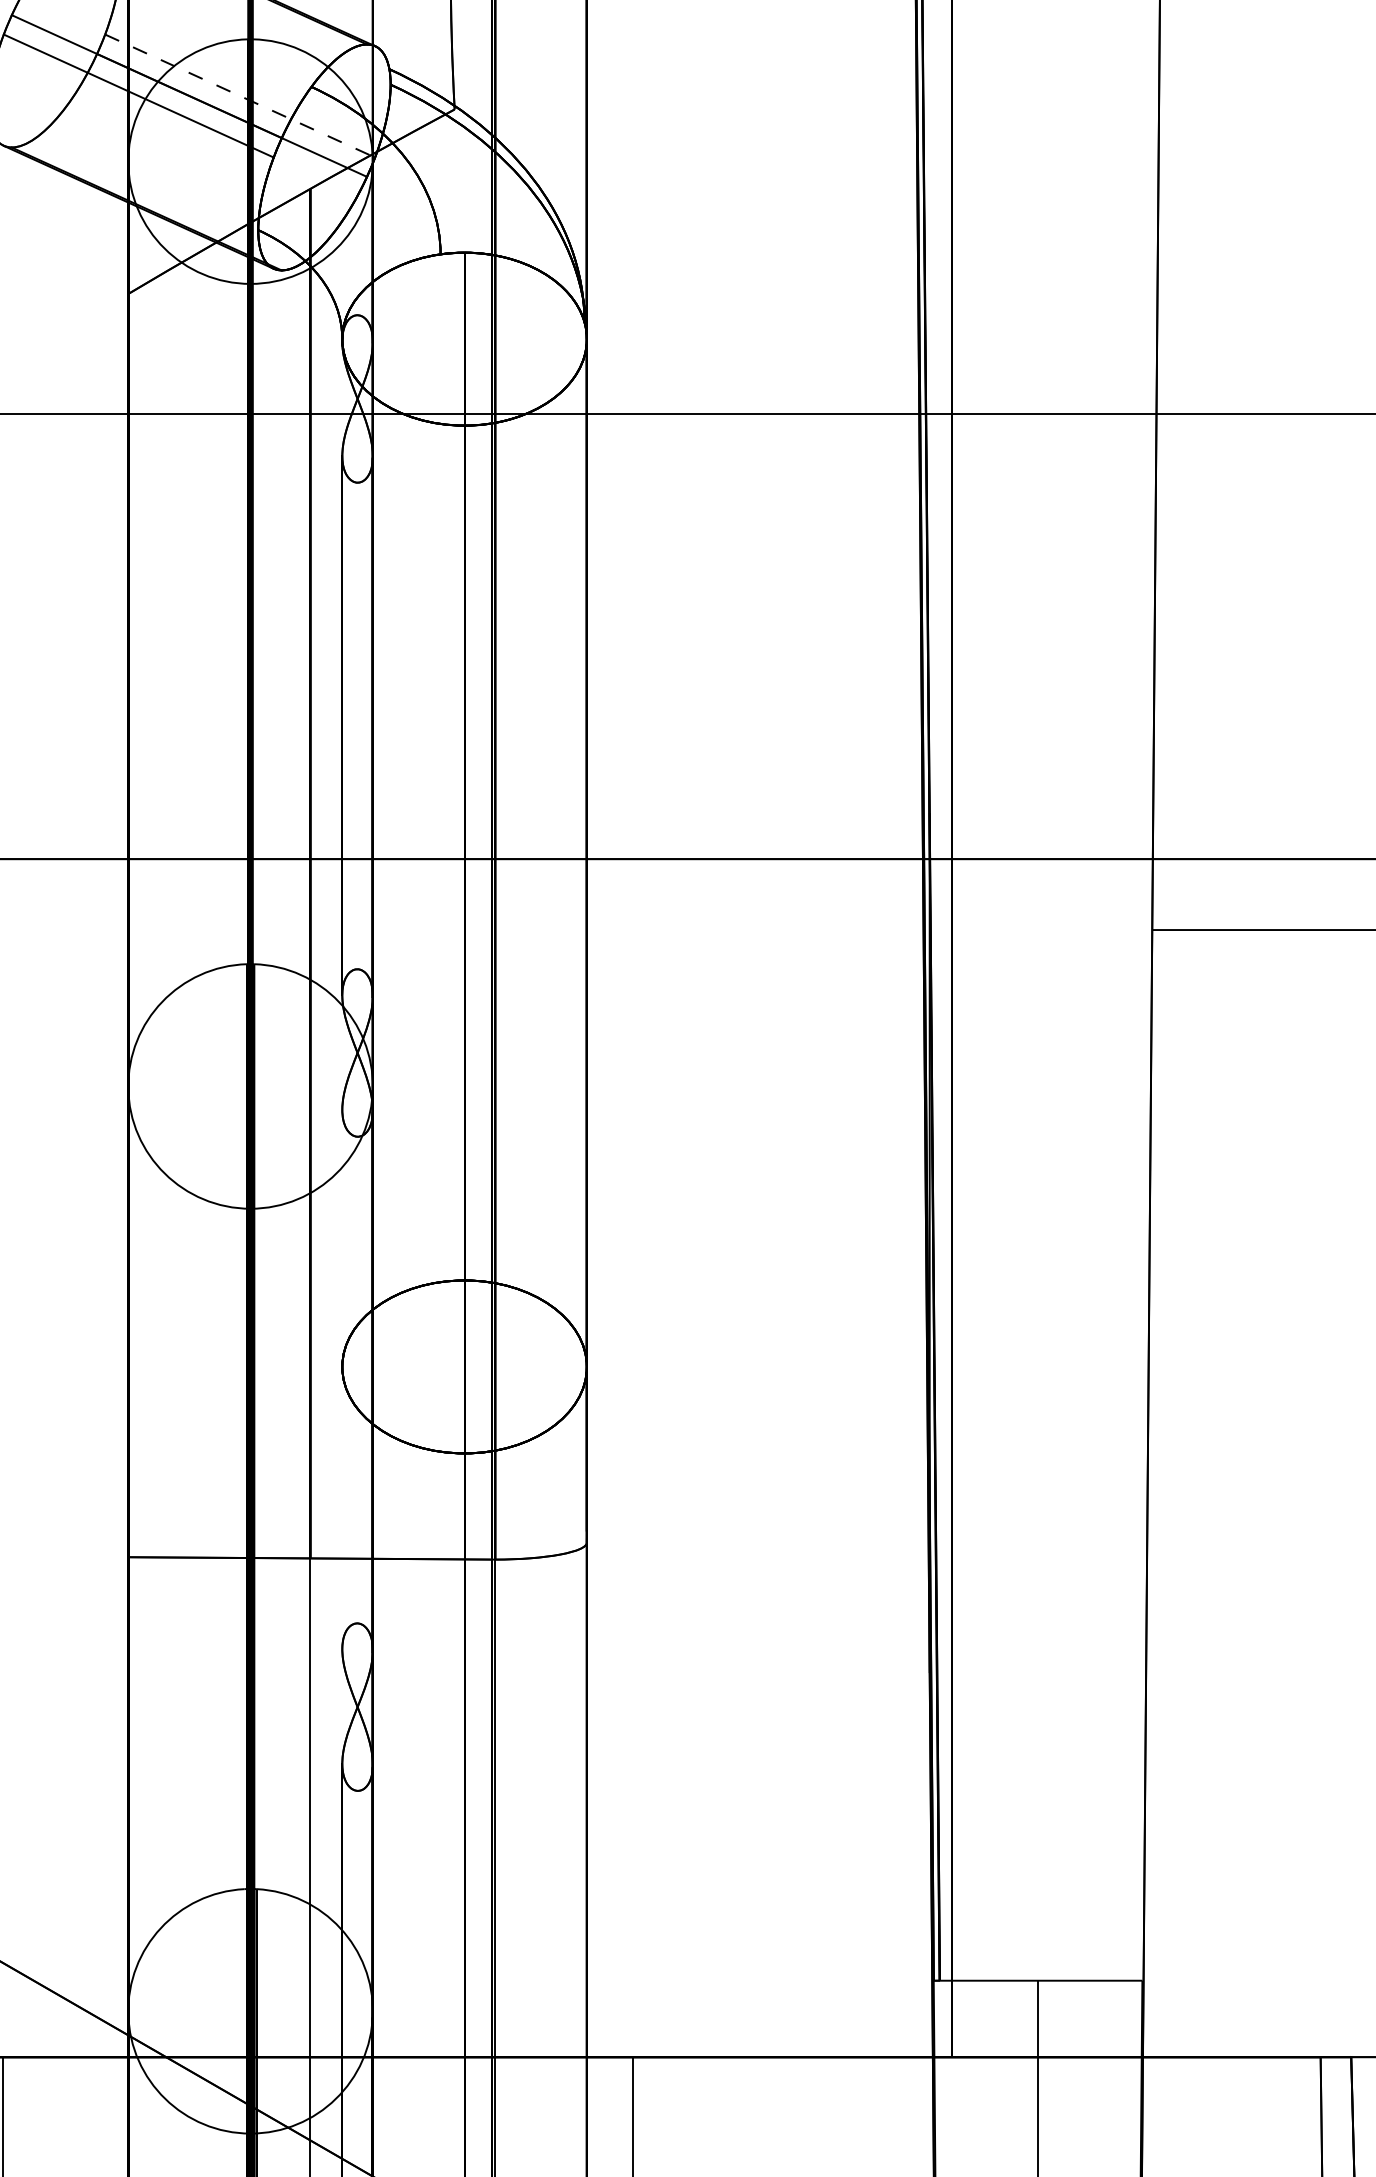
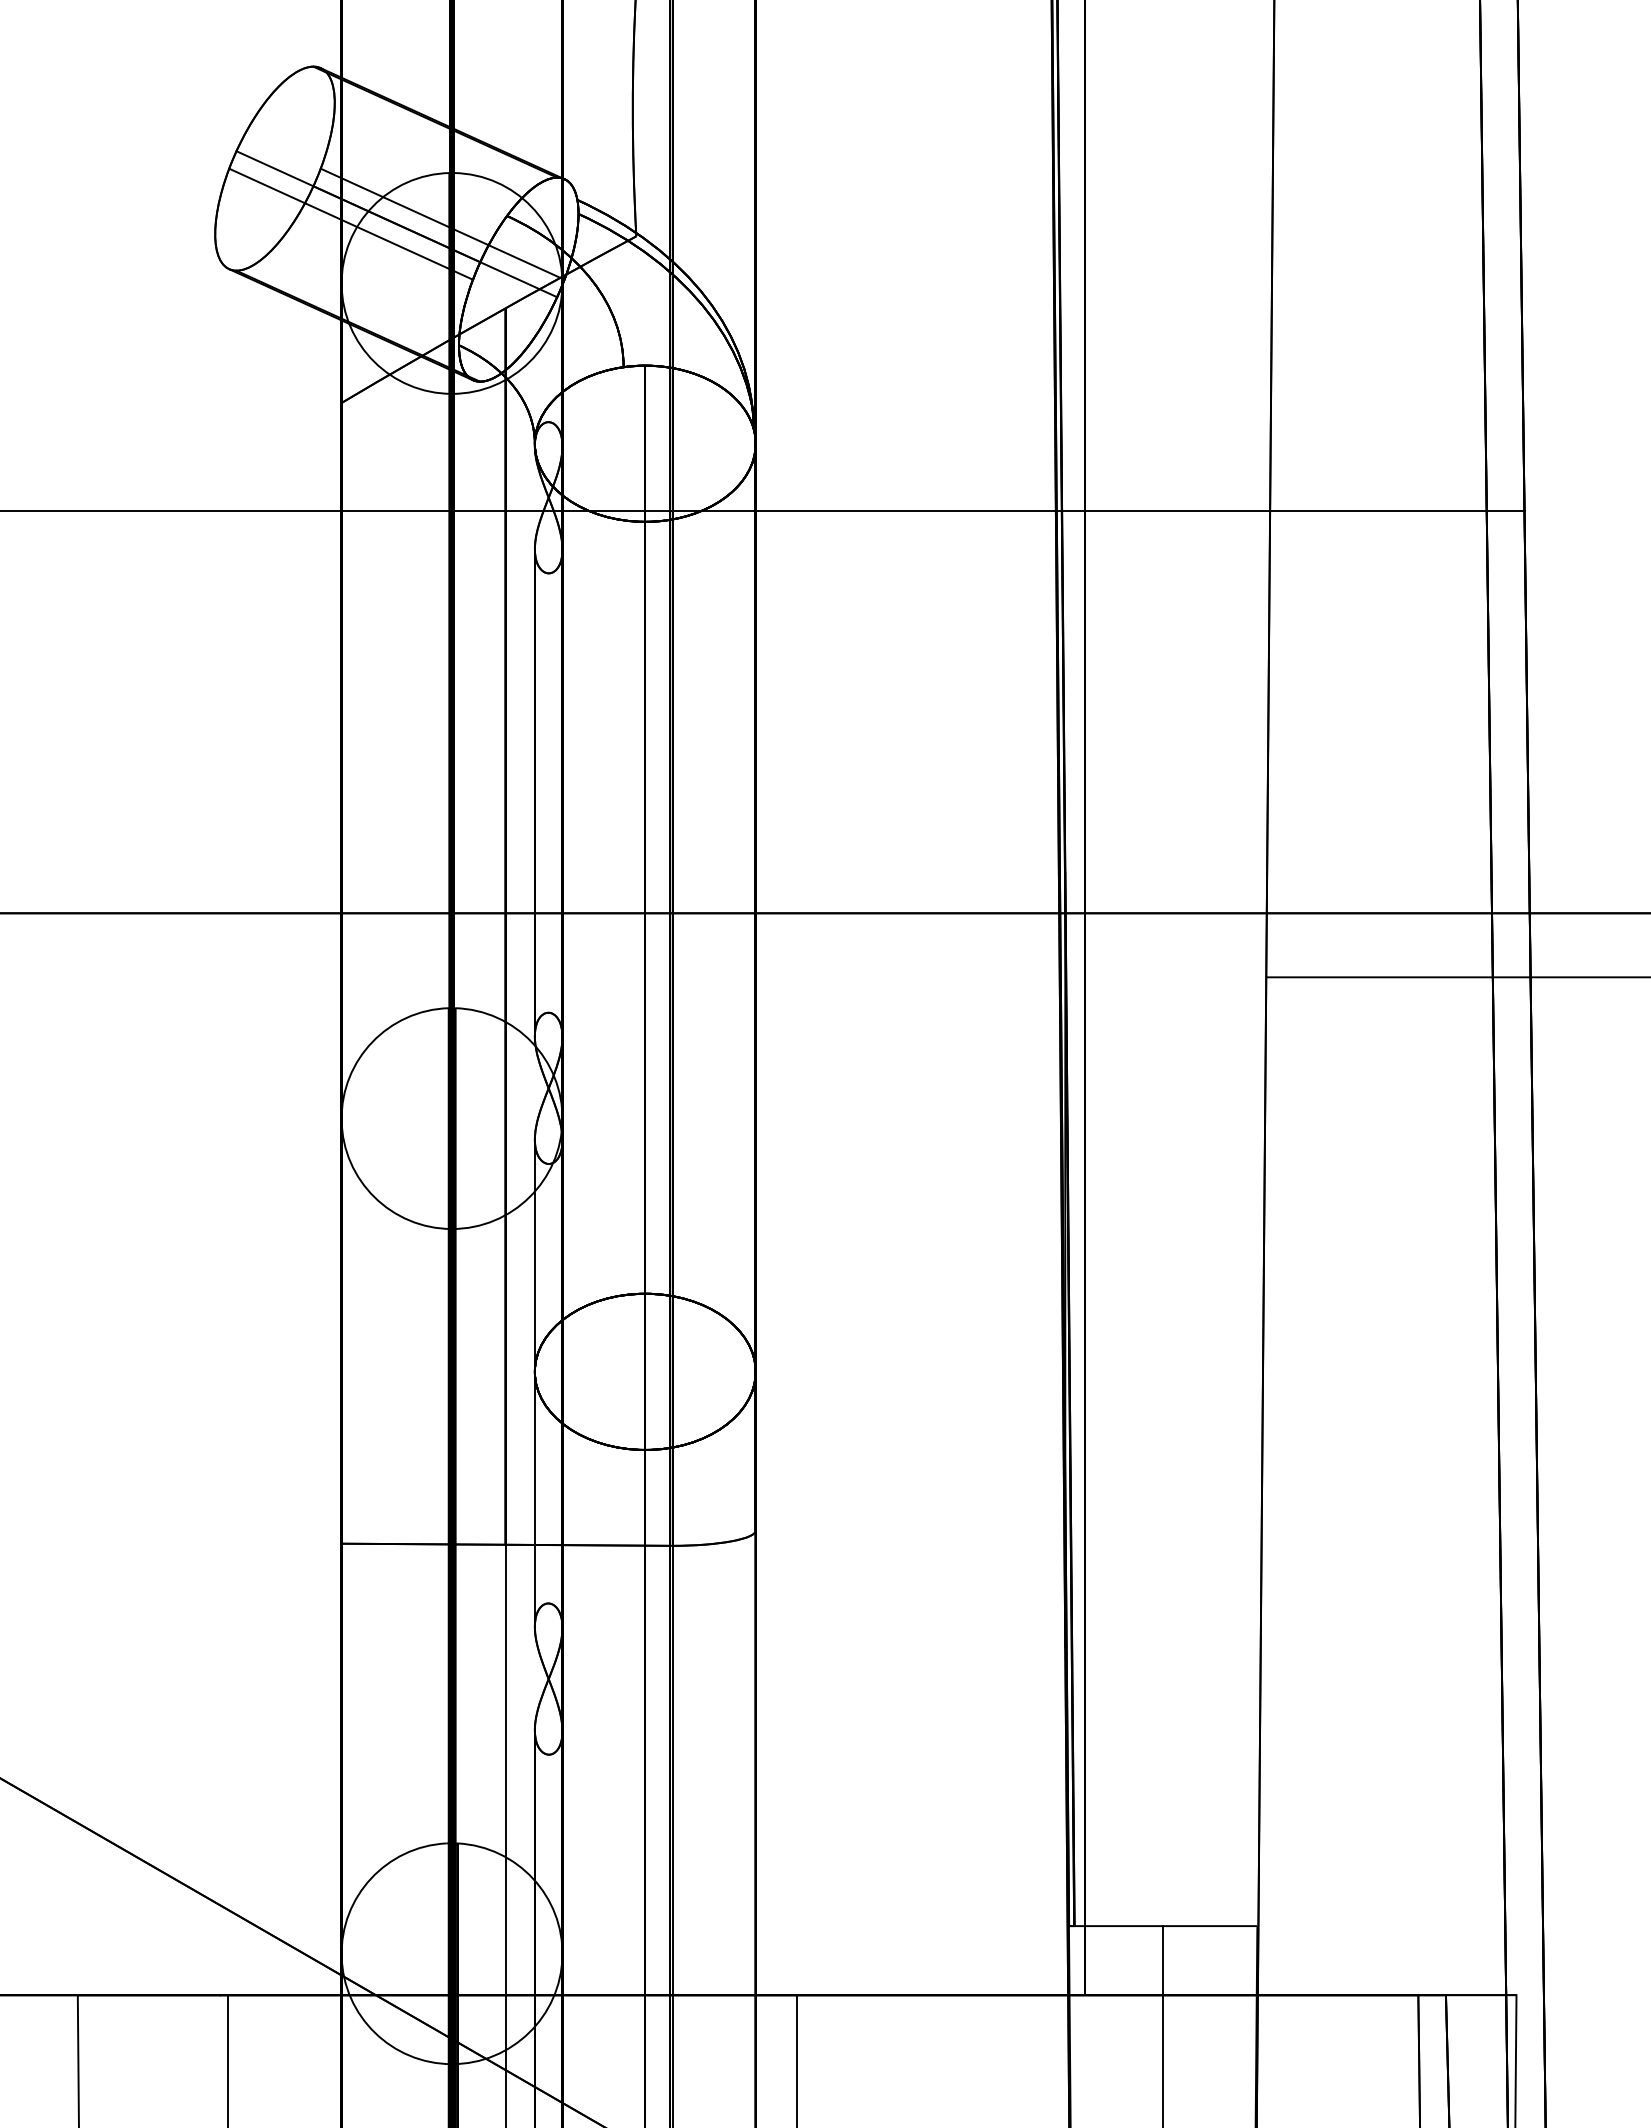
line: (240, 96) -> (442, 224), dashed -> solid
line: (341, 1378) -> (534, 1382), added

